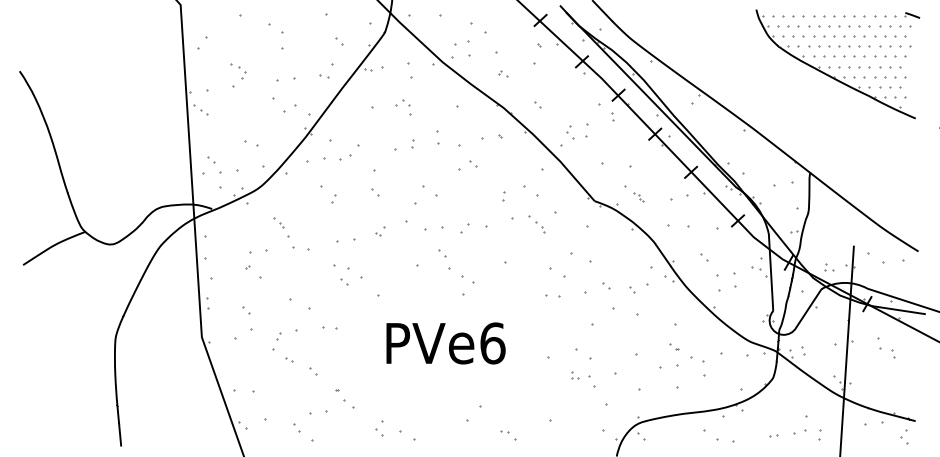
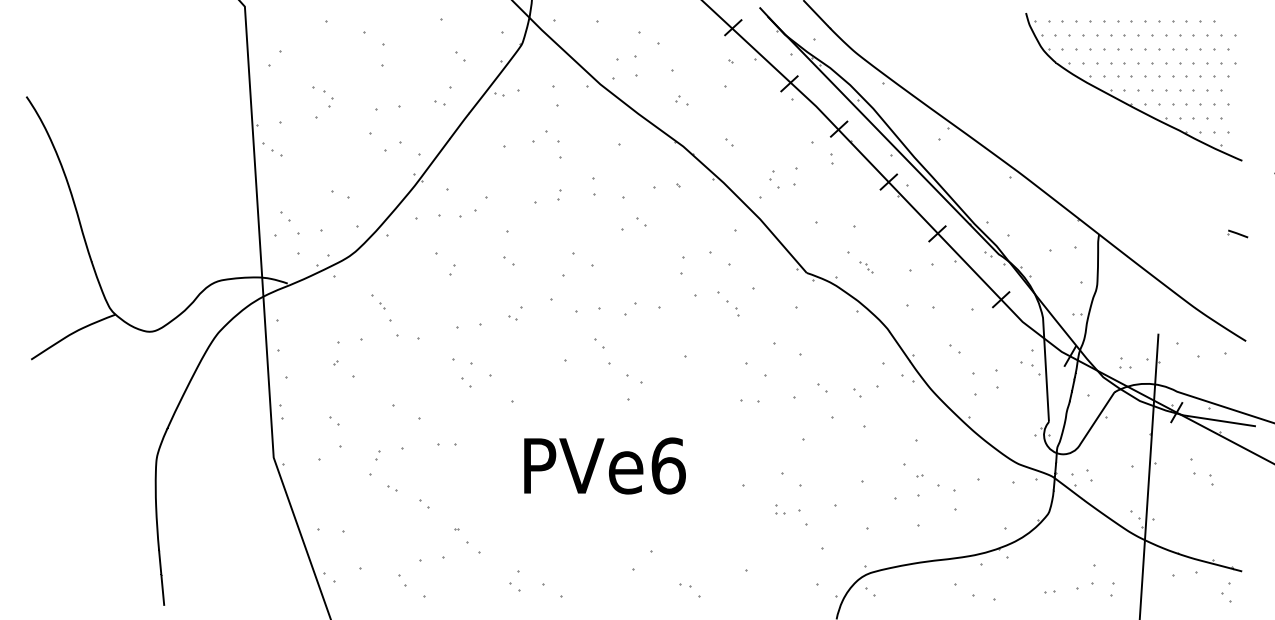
part: (912, 15) -> (1237, 234), moved
part: (403, 107) -> (547, 145), size x1.4
part: (503, 196) -> (682, 266), size x1.6
part: (674, 346) -> (914, 470), size x1.6

